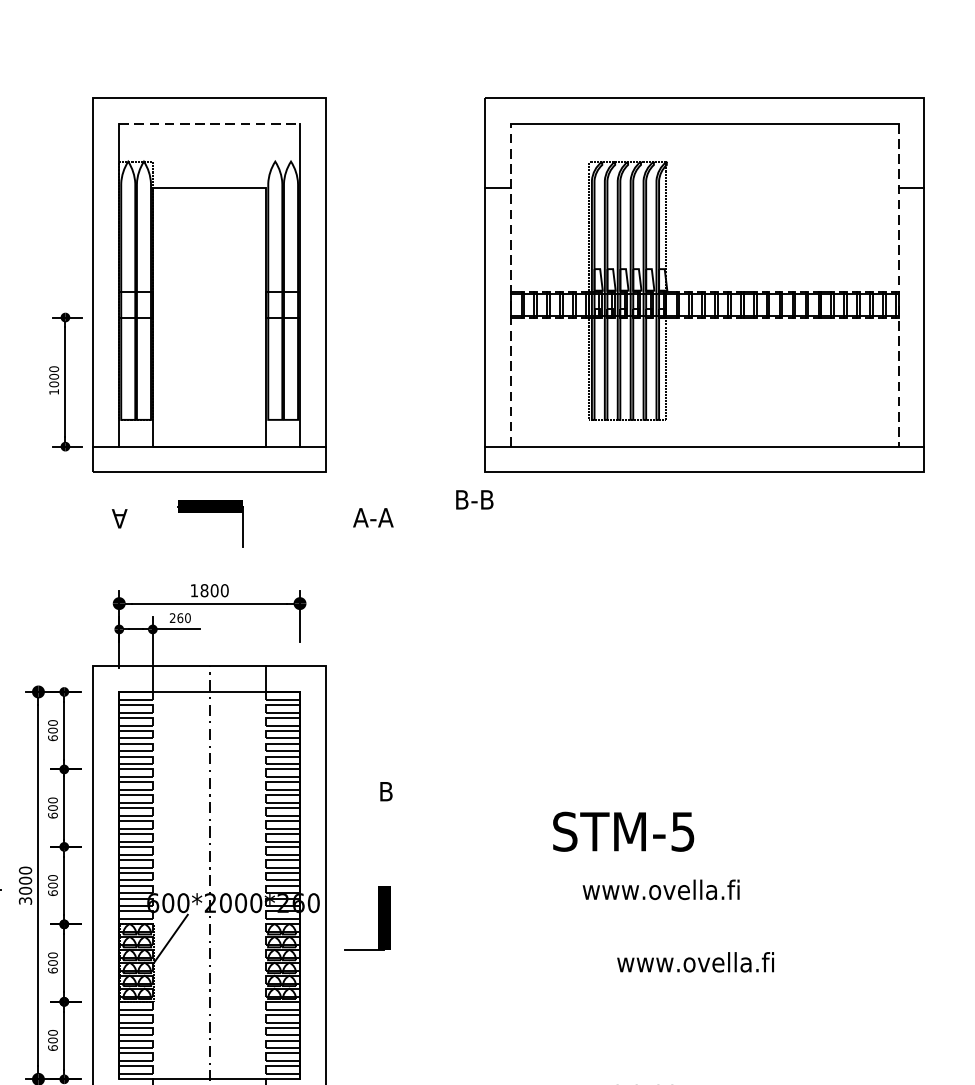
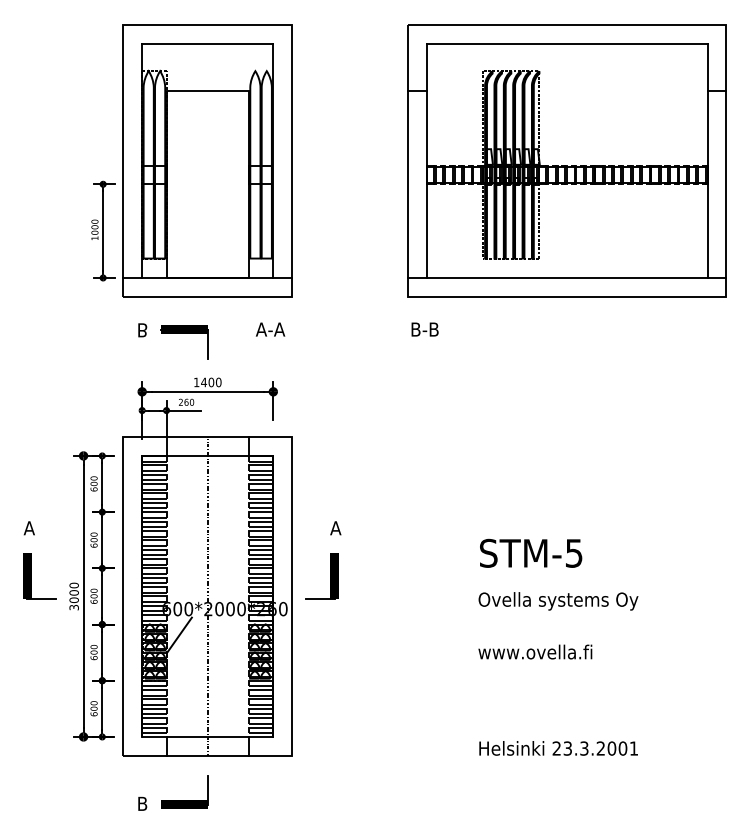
line: (209, 123) -> (207, 43), dashed -> solid
line: (511, 284) -> (426, 160), dashed -> solid
line: (898, 286) -> (707, 161), dashed -> solid
text: (473, 499) -> (424, 329), moved
part: (210, 512) -> (184, 333), moved
text: (373, 517) -> (270, 329), moved
text: (119, 519) -> (142, 330), A -> B
text: (205, 590) -> (204, 382), 1800 -> 1400
text: (385, 791) -> (335, 528), B -> A
text: (624, 830) -> (531, 552), moved
text: (693, 892) -> (558, 601), www.ovella.fi -> Ovella systems Oy
part: (378, 918) -> (330, 576), moved
text: (695, 961) -> (535, 651), moved

